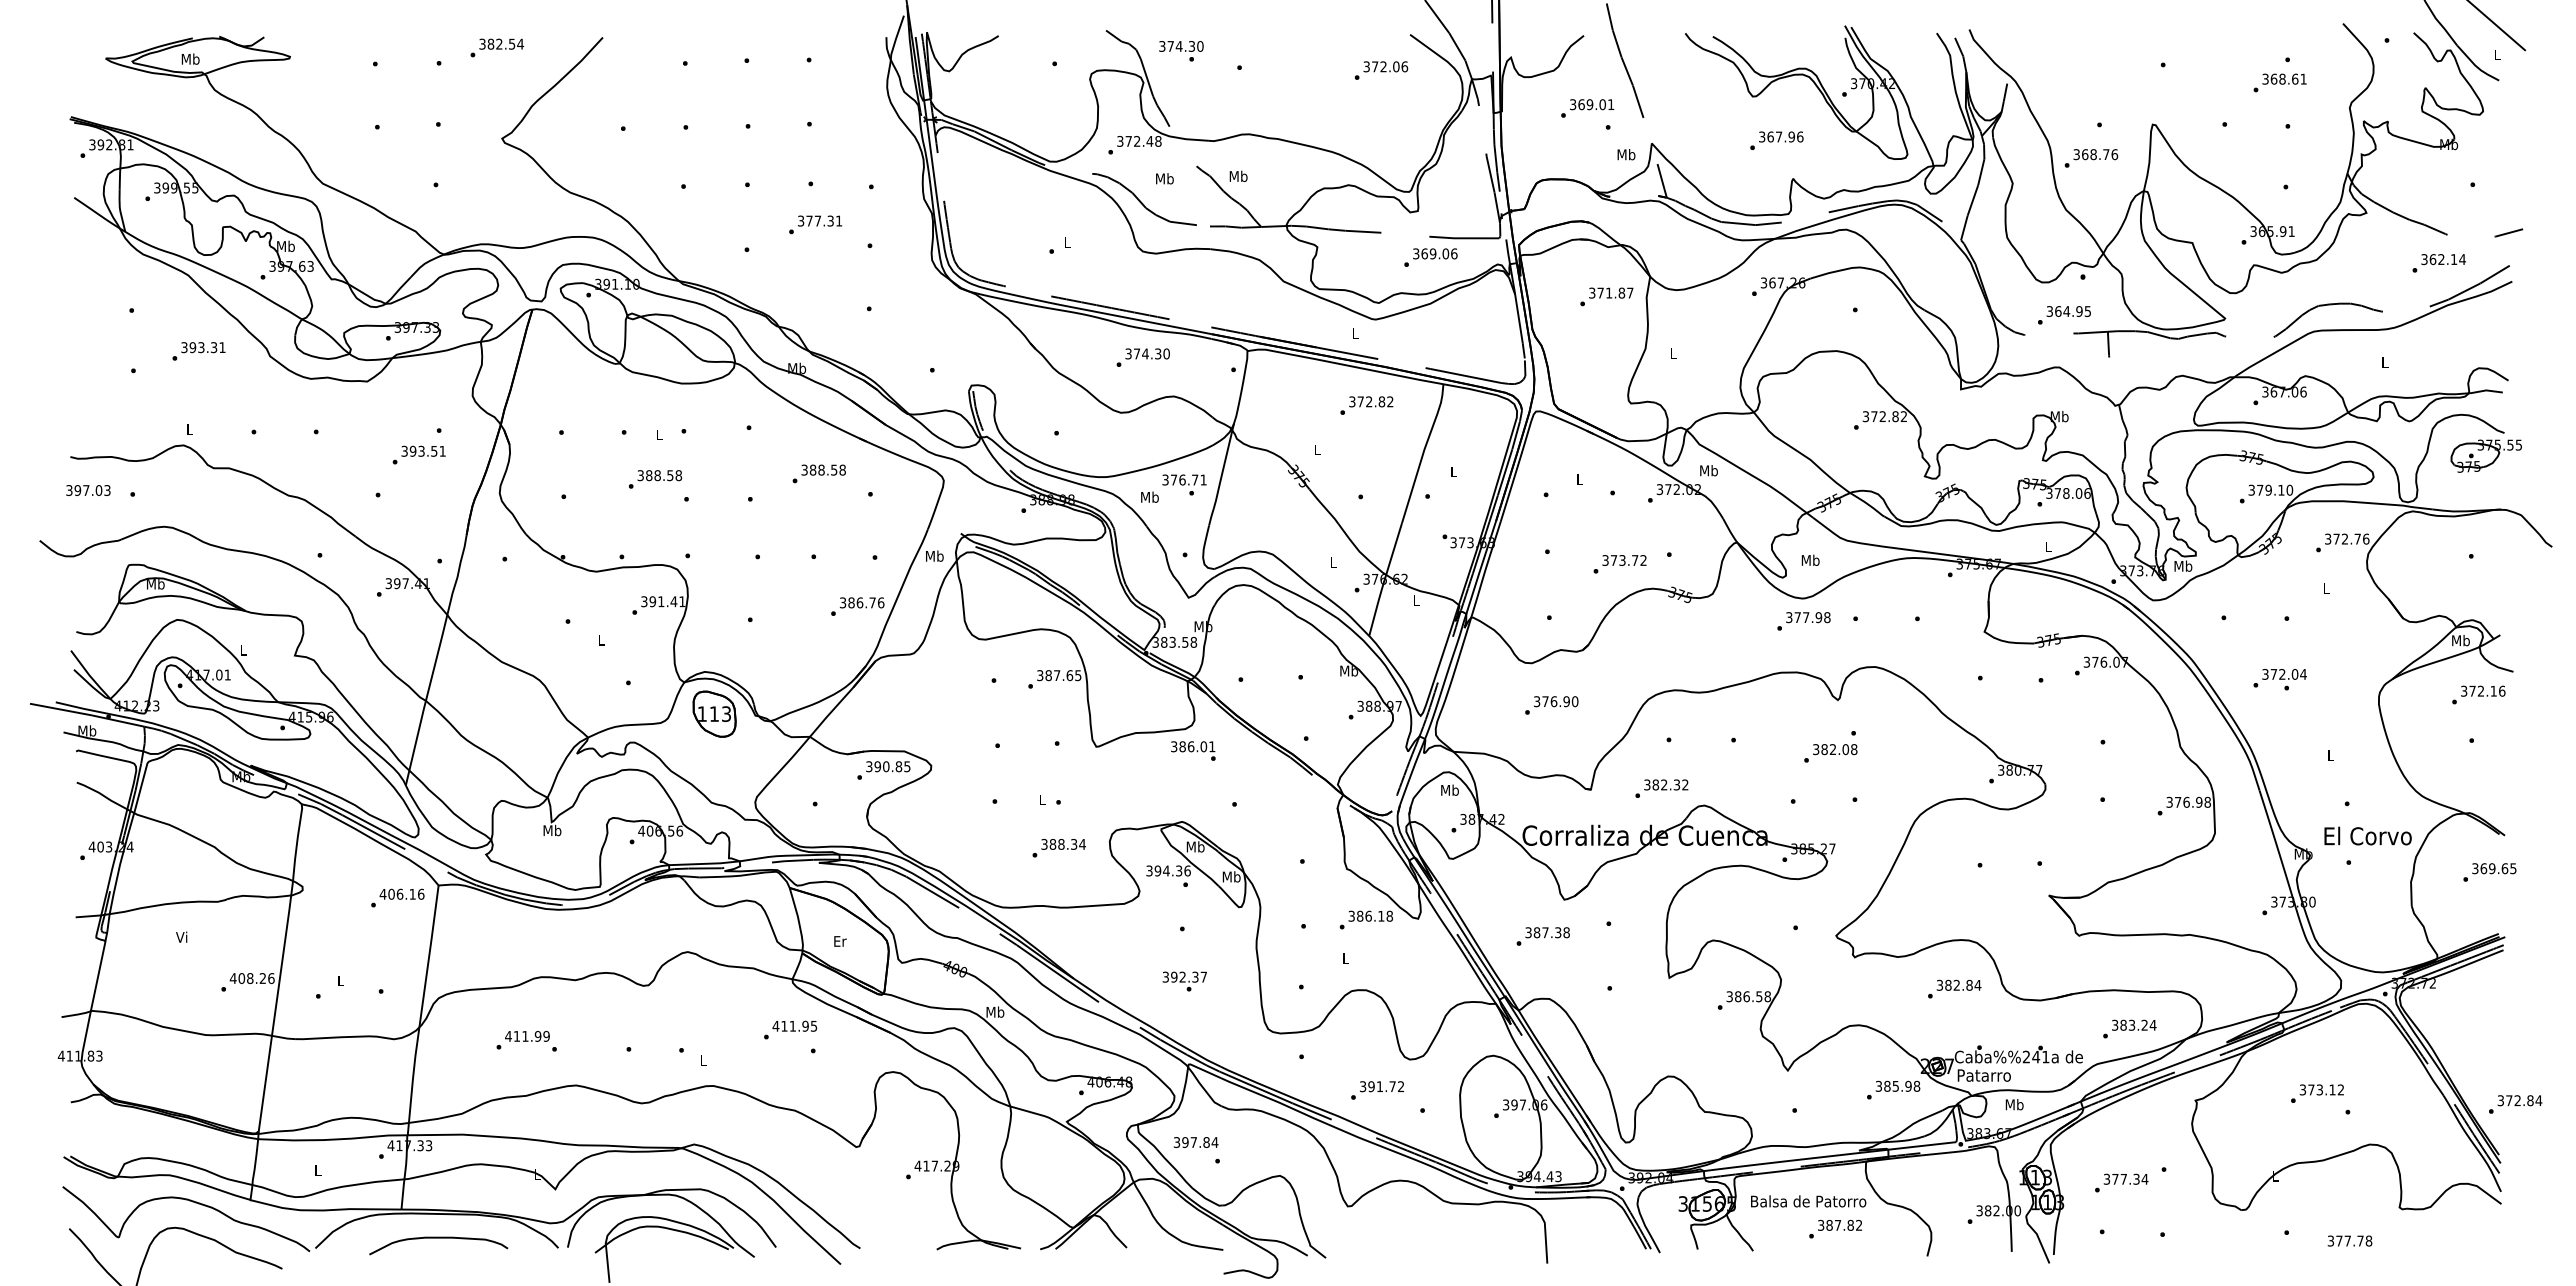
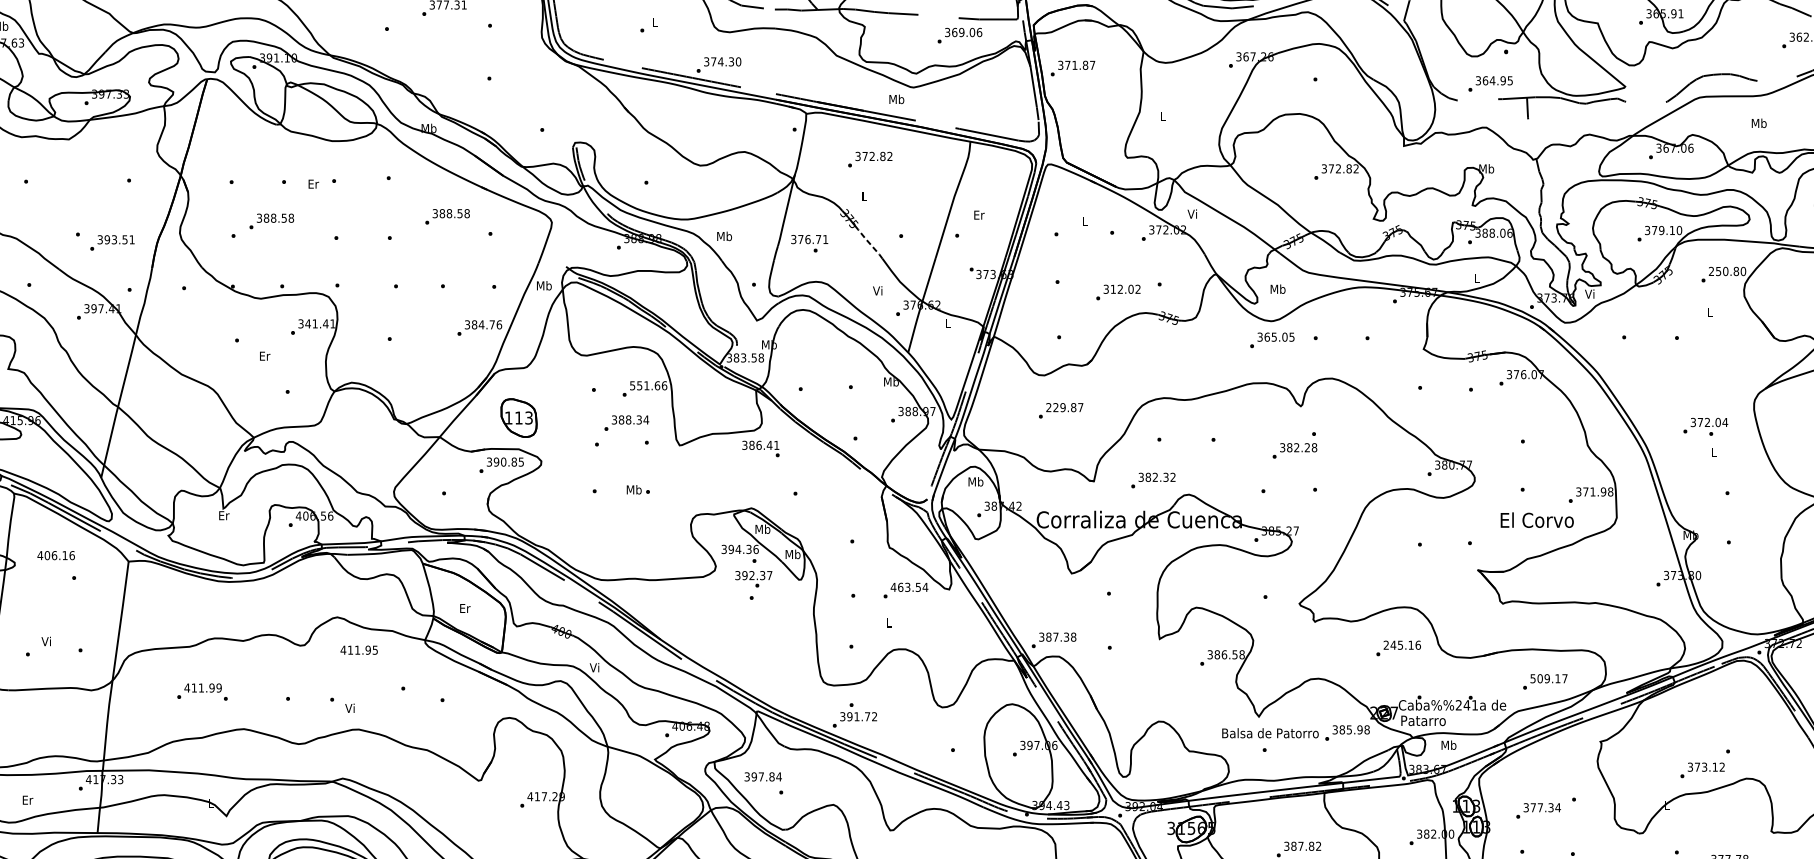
text: (1606, 296) -> (1072, 68), moved
text: (1355, 333) -> (896, 99), L -> Mb
text: (1142, 357) -> (718, 64), moved
text: (2384, 361) -> (1758, 122), L -> Mb
text: (1366, 405) -> (869, 159), moved
text: (659, 434) -> (313, 183), L -> Er
text: (418, 454) -> (111, 242), moved
text: (1708, 470) -> (1192, 213), Mb -> Vi
text: (1454, 471) -> (979, 214), L -> Er
text: (655, 479) -> (271, 221), moved
text: (1184, 484) -> (809, 243), moved
text: (2057, 493) -> (1484, 233), 378.06 -> 388.06
line: (1323, 506) -> (869, 244), solid -> dashed
text: (2347, 538) -> (1727, 270), 372.76 -> 250.80
text: (1624, 560) -> (1122, 289), 373.72 -> 312.02
text: (1332, 561) -> (877, 290), L -> Vi
text: (2183, 565) -> (1590, 293), Mb -> Vi
text: (652, 601) -> (307, 323), 391.41 -> 341.41
text: (859, 602) -> (481, 324), 386.76 -> 384.76
text: (1812, 617) -> (1279, 337), 377.98 -> 365.05
text: (601, 640) -> (265, 356), L -> Er
text: (1059, 675) -> (648, 385), 387.65 -> 551.66
text: (2279, 679) -> (1705, 426), moved
text: (1556, 701) -> (1065, 407), 376.90 -> 229.87
part: (714, 713) -> (518, 417), moved
text: (1203, 746) -> (769, 445), 386.01 -> 386.41
text: (1845, 749) -> (1307, 447), 382.08 -> 382.28
text: (1042, 799) -> (634, 489), L -> Mb
text: (2186, 801) -> (1592, 491), 376.98 -> 371.98
text: (552, 830) -> (224, 515), Mb -> Er
text: (2367, 835) -> (1536, 519), moved
text: (1058, 848) -> (626, 423), moved
text: (401, 893) -> (55, 554), moved
text: (1370, 915) -> (909, 586), 386.18 -> 463.54
text: (1542, 936) -> (1053, 640), moved
text: (339, 980) -> (45, 641), L -> Vi
text: (1184, 981) -> (753, 579), moved
text: (1958, 984) -> (1401, 644), 382.84 -> 245.16
text: (995, 1011) -> (595, 667), Mb -> Vi
text: (2134, 1024) -> (1549, 678), 383.24 -> 509.17
text: (794, 1025) -> (358, 649), moved
text: (702, 1060) -> (349, 708), L -> Vi
text: (1377, 1090) -> (854, 719), moved
text: (2317, 1093) -> (1702, 770), moved
text: (318, 1170) -> (28, 800), L -> Er
text: (1808, 1201) -> (1270, 733), moved

